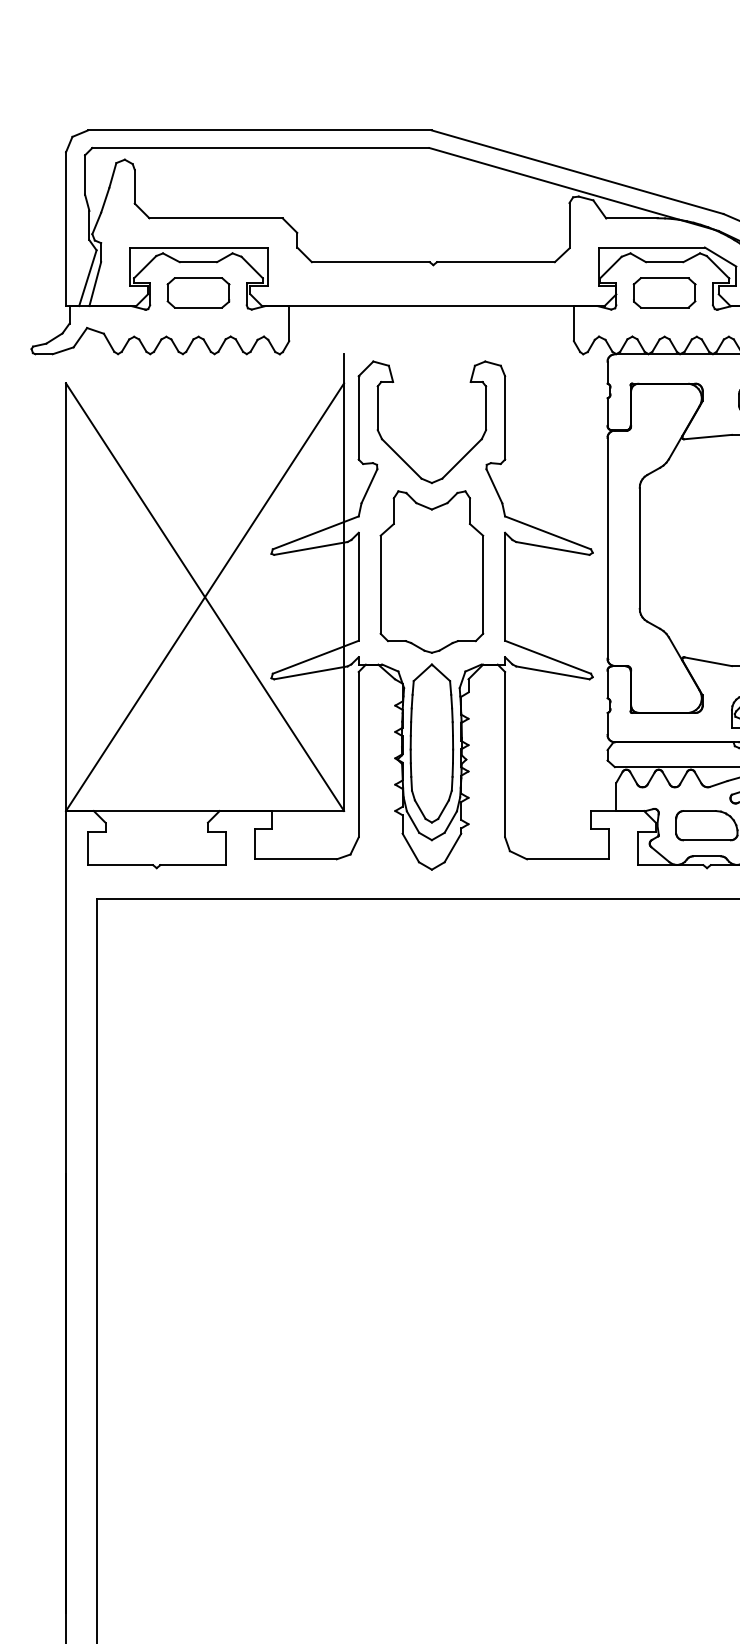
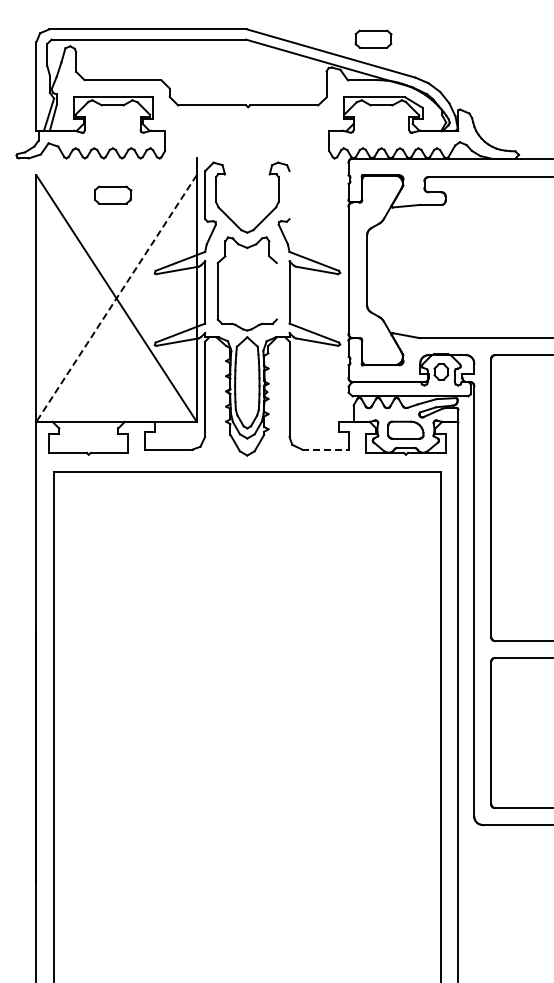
part: (199, 291) -> (113, 194), moved
part: (664, 291) -> (373, 38), moved
line: (432, 305) -> (247, 130), removed
line: (505, 418) -> (289, 195), removed
line: (482, 585) -> (276, 291), removed
line: (204, 597) -> (116, 298), solid -> dashed
line: (567, 859) -> (325, 449), solid -> dashed

